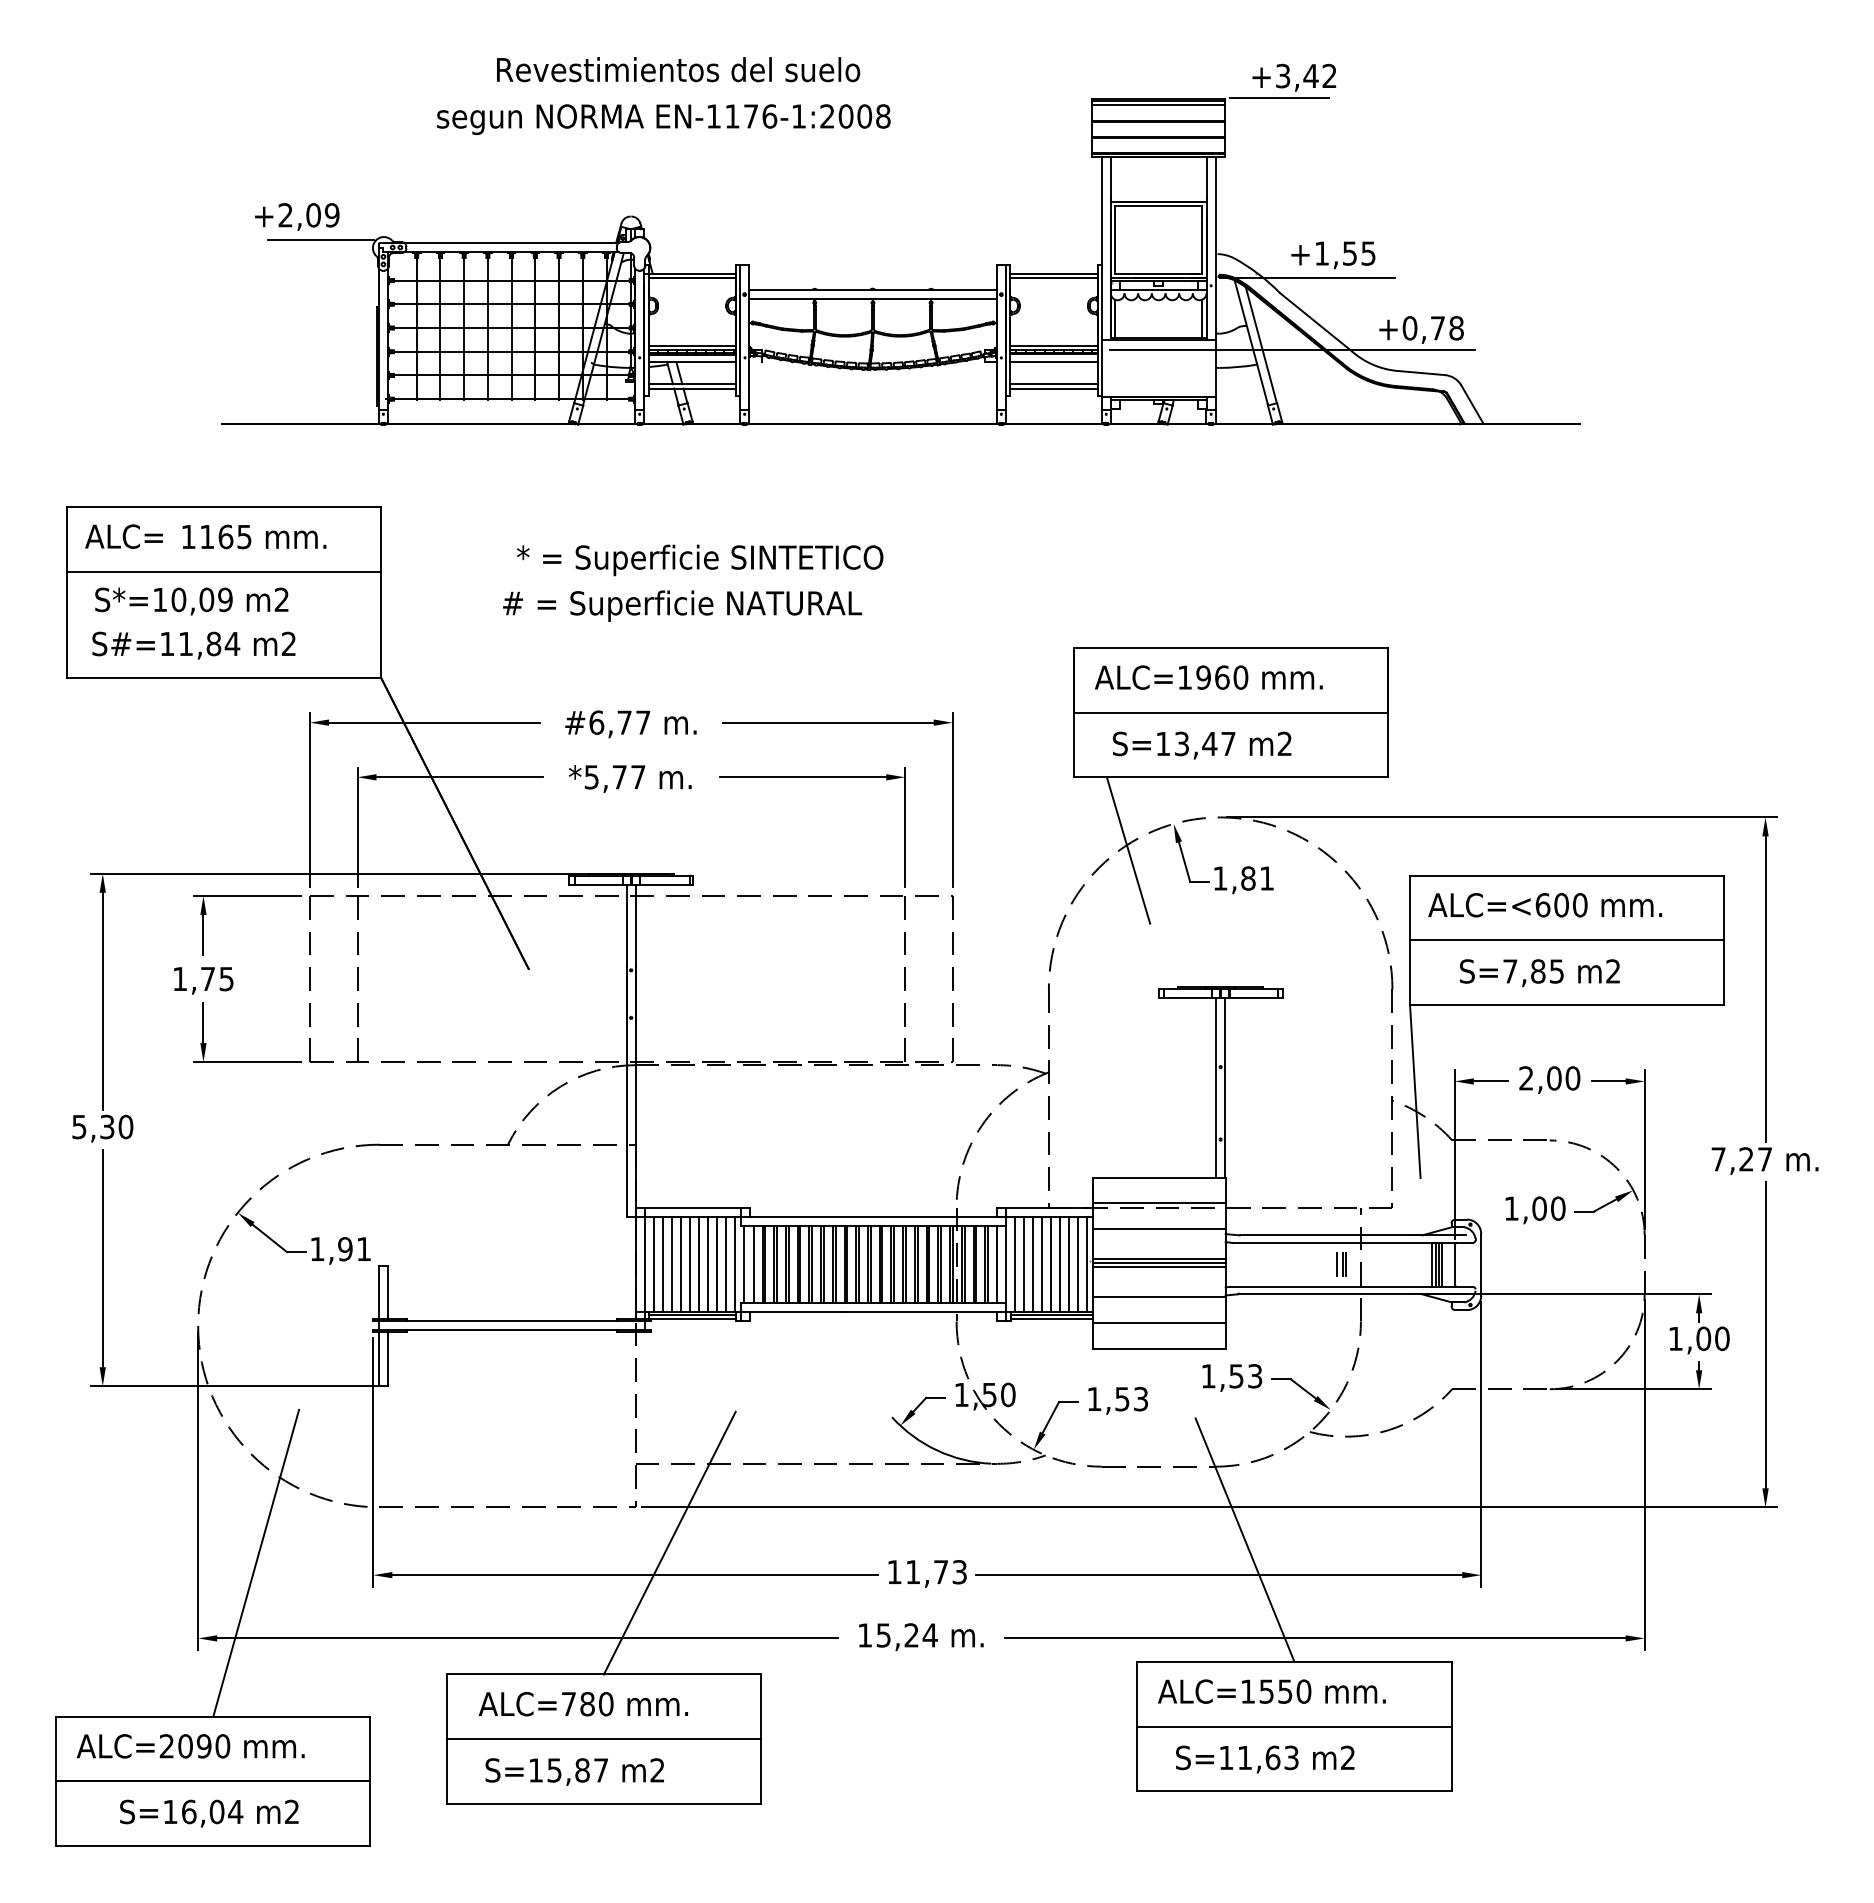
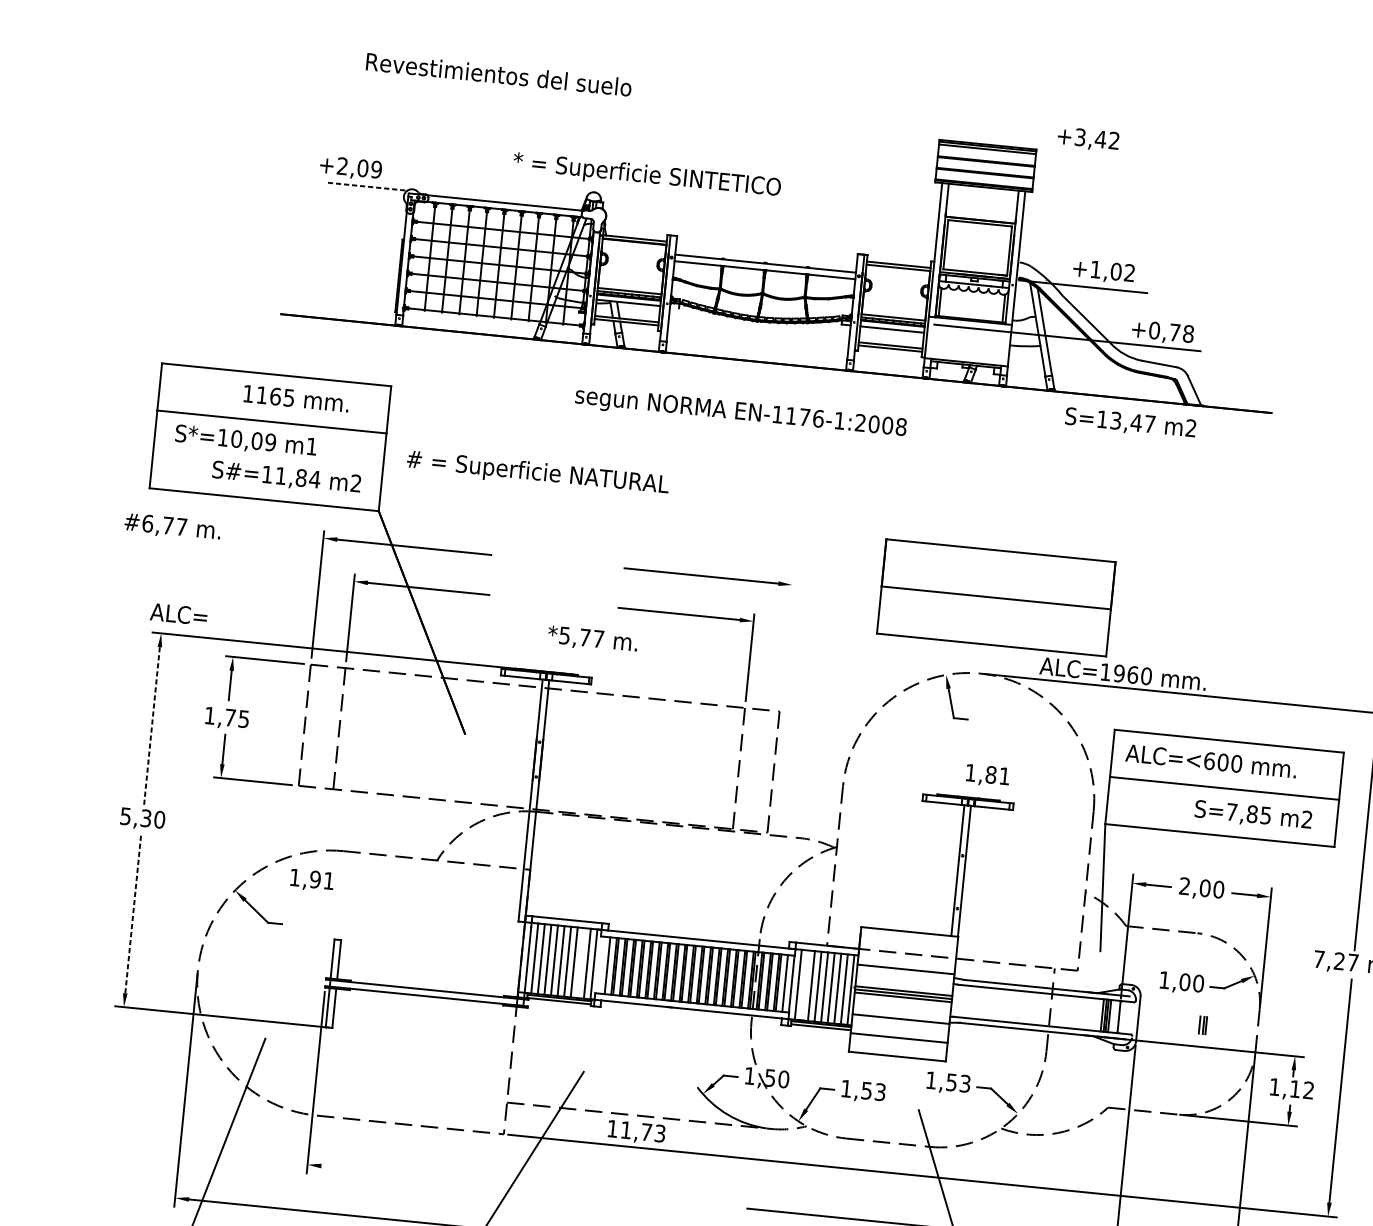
text: (678, 69) -> (499, 74), moved
line: (1279, 97) -> (1076, 152), removed
text: (663, 119) -> (740, 413), moved
line: (321, 239) -> (366, 186), solid -> dashed
text: (1358, 253) -> (1122, 272), +1,55 -> +1,02
text: (123, 536) -> (178, 614), moved
text: (700, 560) -> (647, 176), moved
text: (281, 599) -> (311, 446), m2 -> m1
text: (682, 605) -> (538, 473), moved
text: (193, 645) -> (286, 477), moved
text: (1208, 677) -> (1122, 673), moved
text: (630, 724) -> (172, 527), moved
text: (1202, 745) -> (1130, 423), moved
text: (630, 778) -> (592, 639), moved
line: (952, 799) -> (786, 641), removed
line: (1128, 850) -> (911, 691), removed
text: (1243, 880) -> (987, 776), moved
text: (1539, 973) -> (1253, 815), moved
line: (102, 1001) -> (151, 726), solid -> dashed
line: (1158, 1203) -> (907, 950), removed
text: (340, 1250) -> (311, 880), moved
line: (102, 1258) -> (133, 913), solid -> dashed
line: (716, 1264) -> (580, 963), removed
line: (743, 1264) -> (600, 965), removed
line: (1024, 1264) -> (805, 985), removed
part: (1341, 1264) -> (1202, 1025), moved
text: (1712, 1338) -> (1301, 1089), 1,00 -> 1,12
text: (927, 1573) -> (636, 1132), moved
line: (635, 1575) -> (498, 1184), removed

